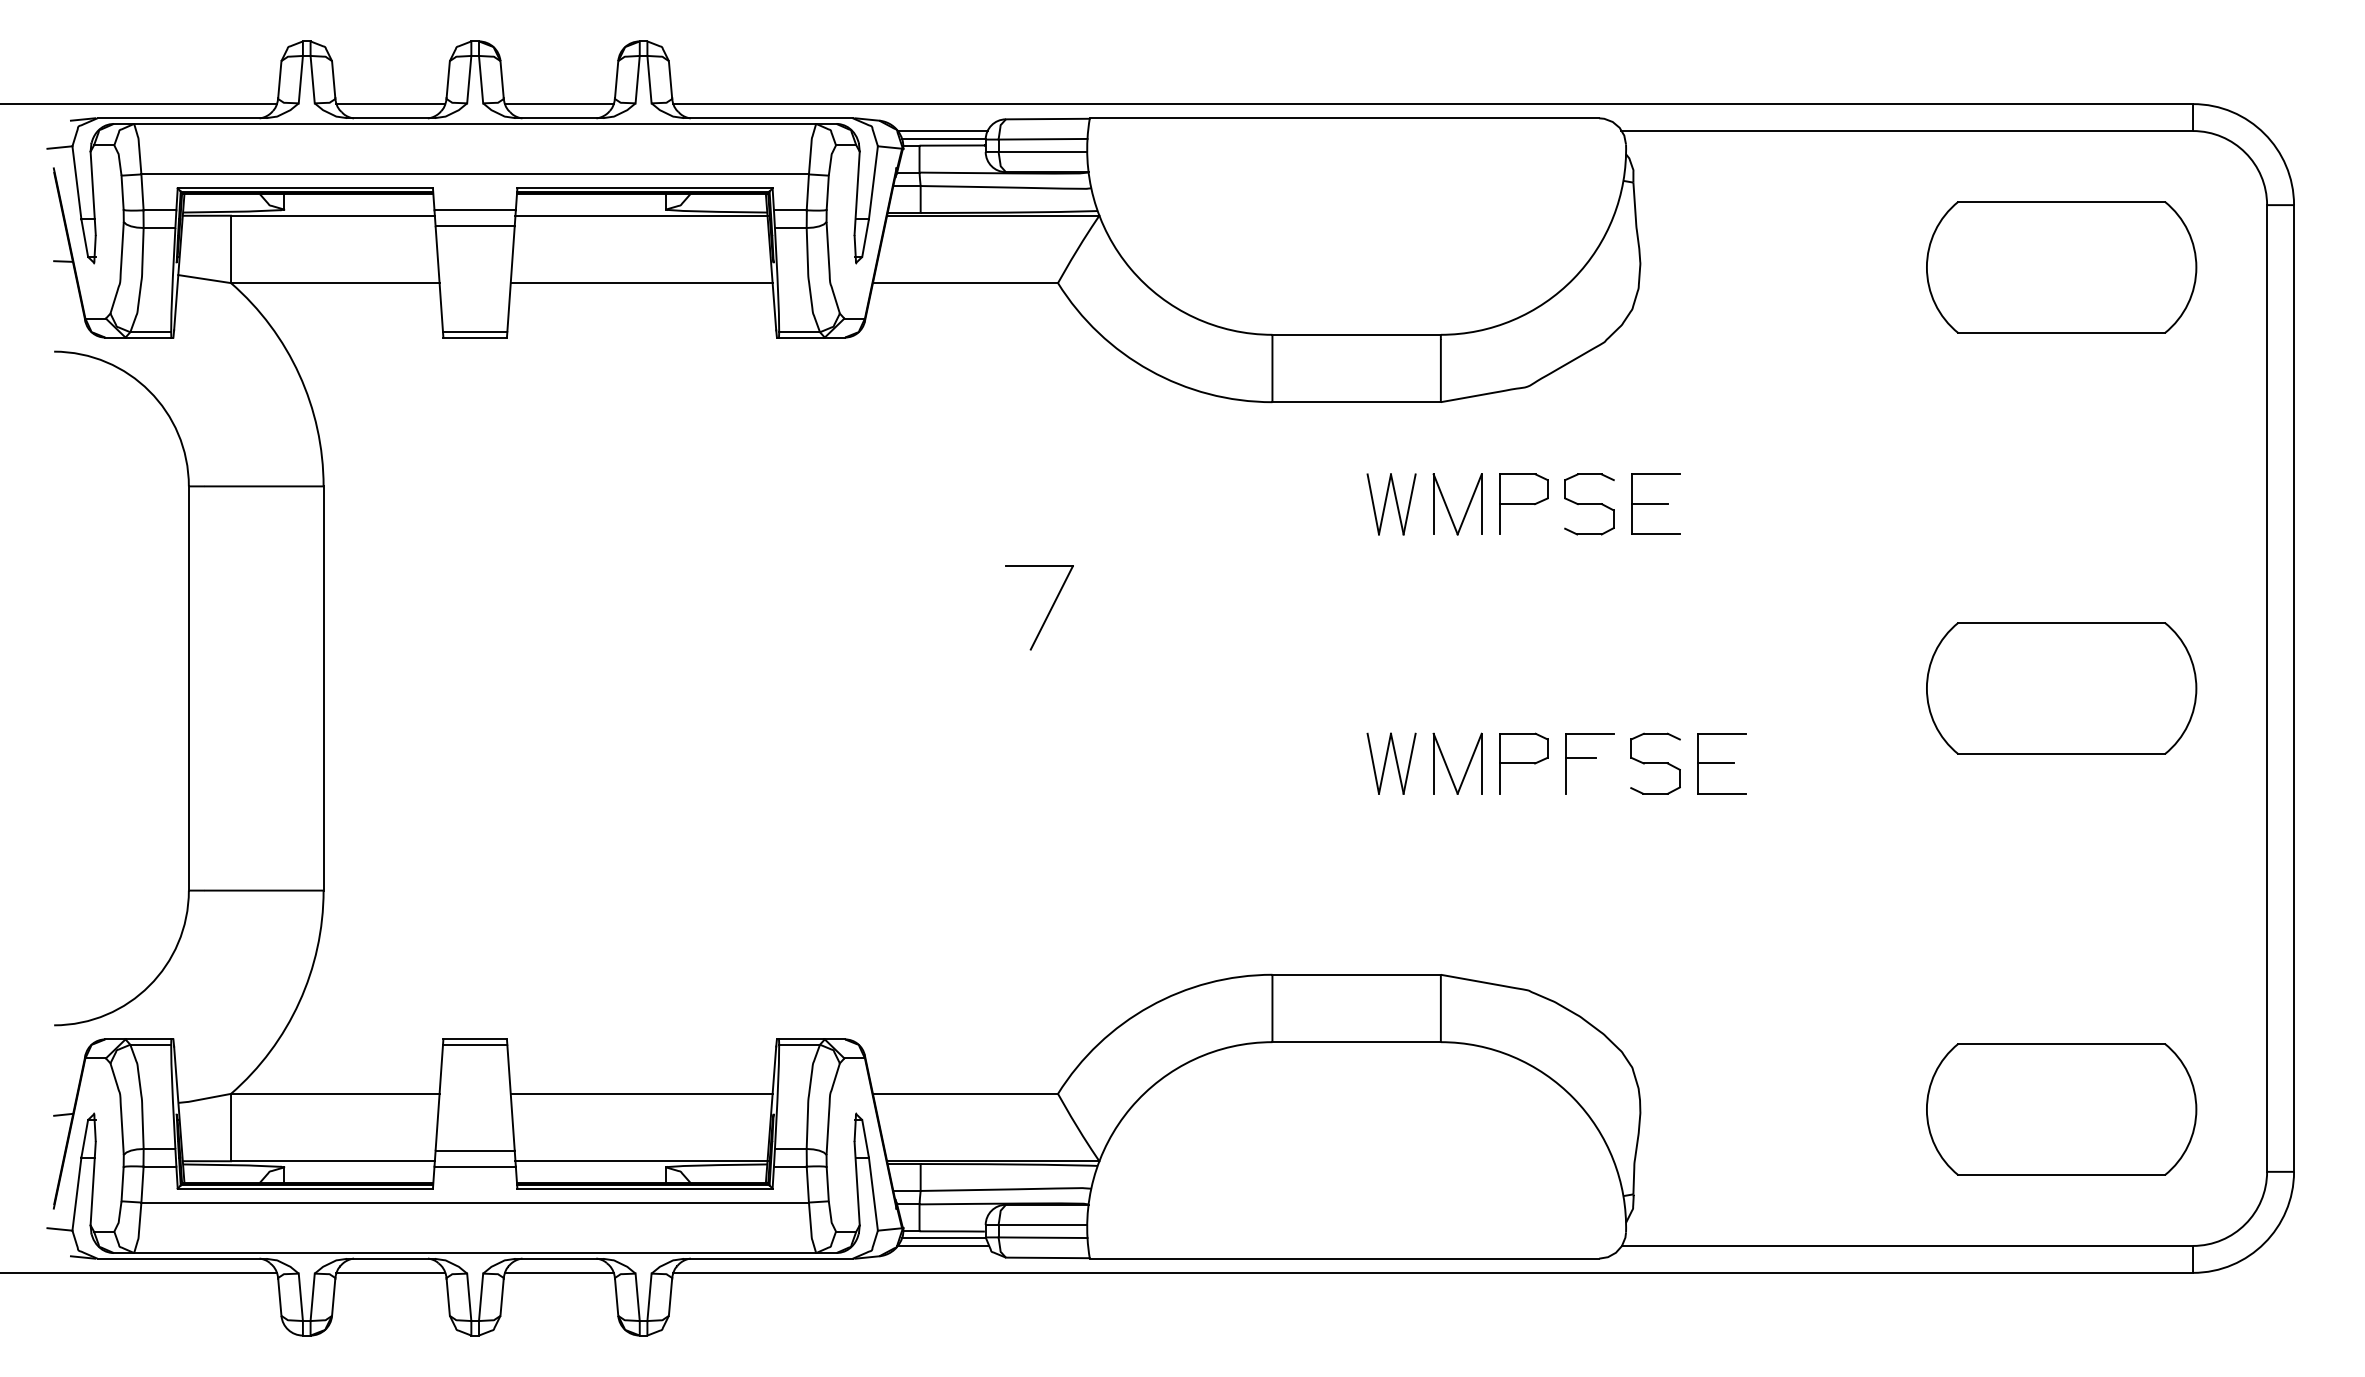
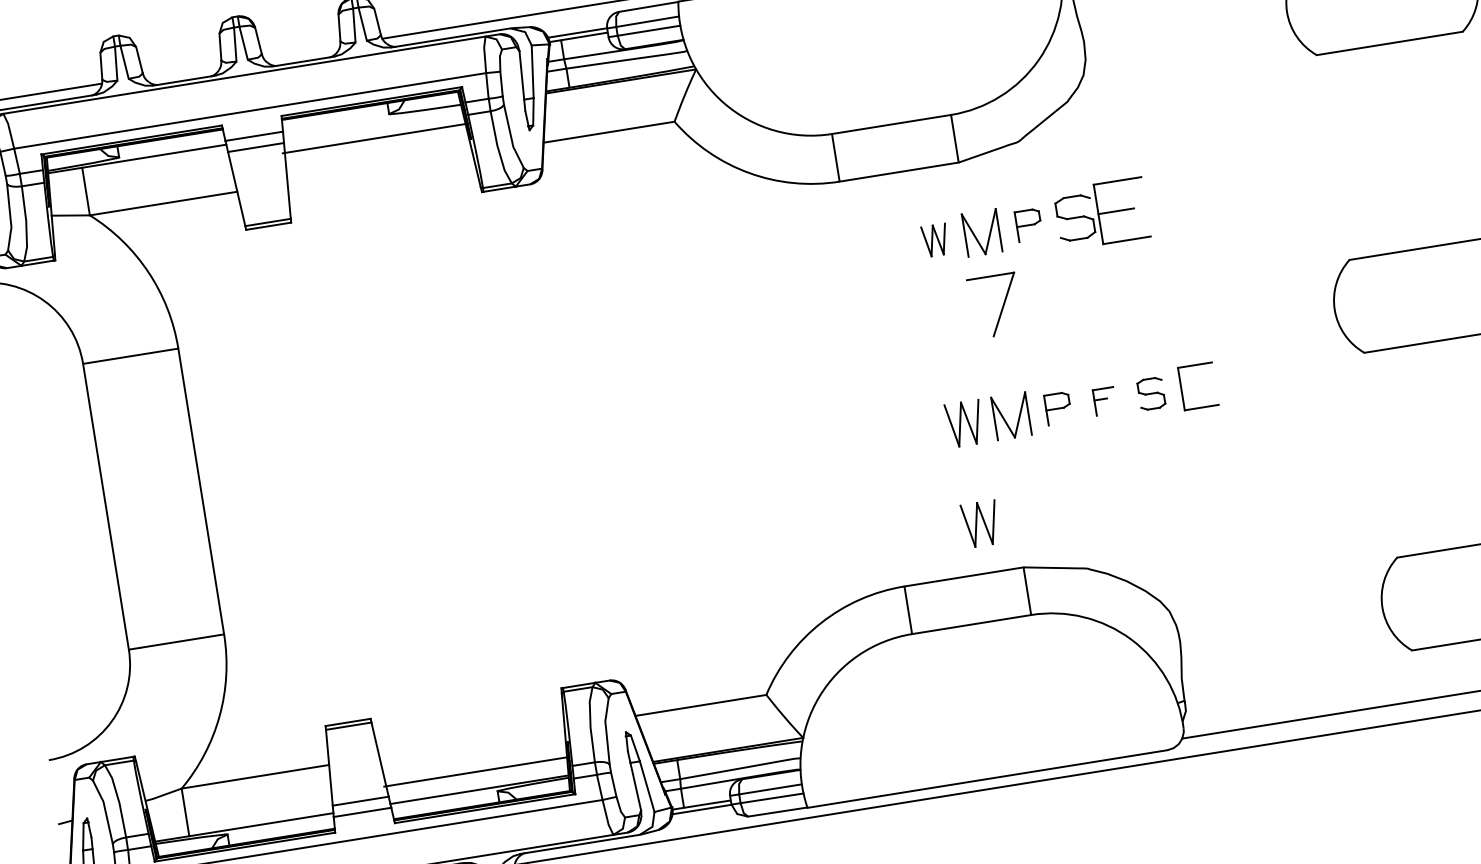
line: (390, 104) -> (182, 71), removed
line: (558, 104) -> (301, 52), removed
line: (942, 131) -> (575, 27), removed
line: (641, 215) -> (372, 121), removed
line: (641, 283) -> (375, 138), moved
part: (1523, 503) -> (1028, 224), size x0.7
part: (1655, 503) -> (1121, 209), size x1.4
part: (1391, 504) -> (935, 240), size x0.7
part: (1048, 612) -> (1002, 308), moved
part: (1523, 763) -> (1058, 408), size x0.7
part: (1589, 763) -> (1104, 401), size x0.6
part: (1655, 763) -> (1151, 393), size x0.7
line: (1715, 763) -> (1193, 386), removed
part: (1391, 905) -> (980, 524), added
line: (641, 1093) -> (476, 771), moved
line: (942, 1245) -> (701, 815), removed

